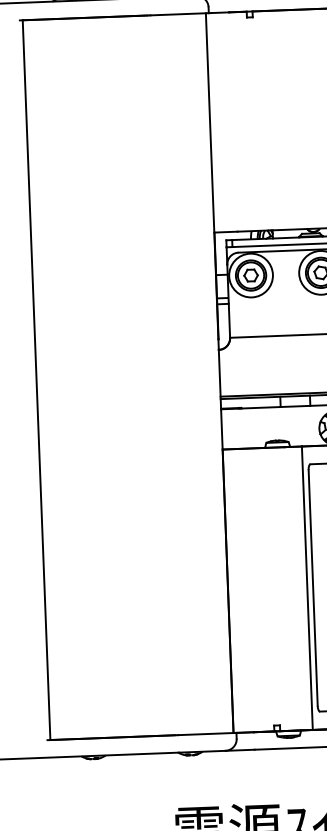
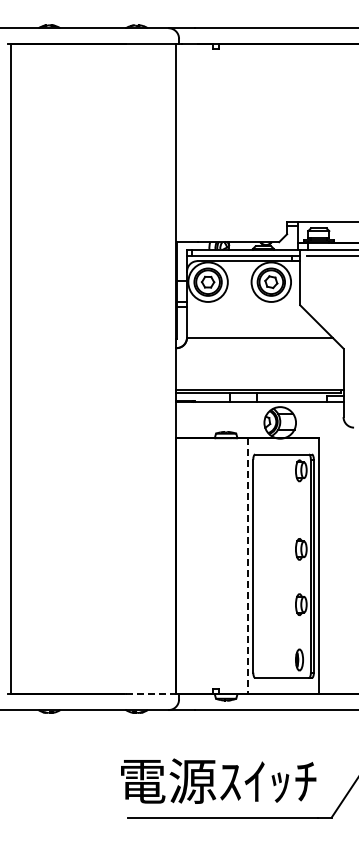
line: (307, 588) -> (248, 566), solid -> dashed
line: (208, 734) -> (153, 694), solid -> dashed

